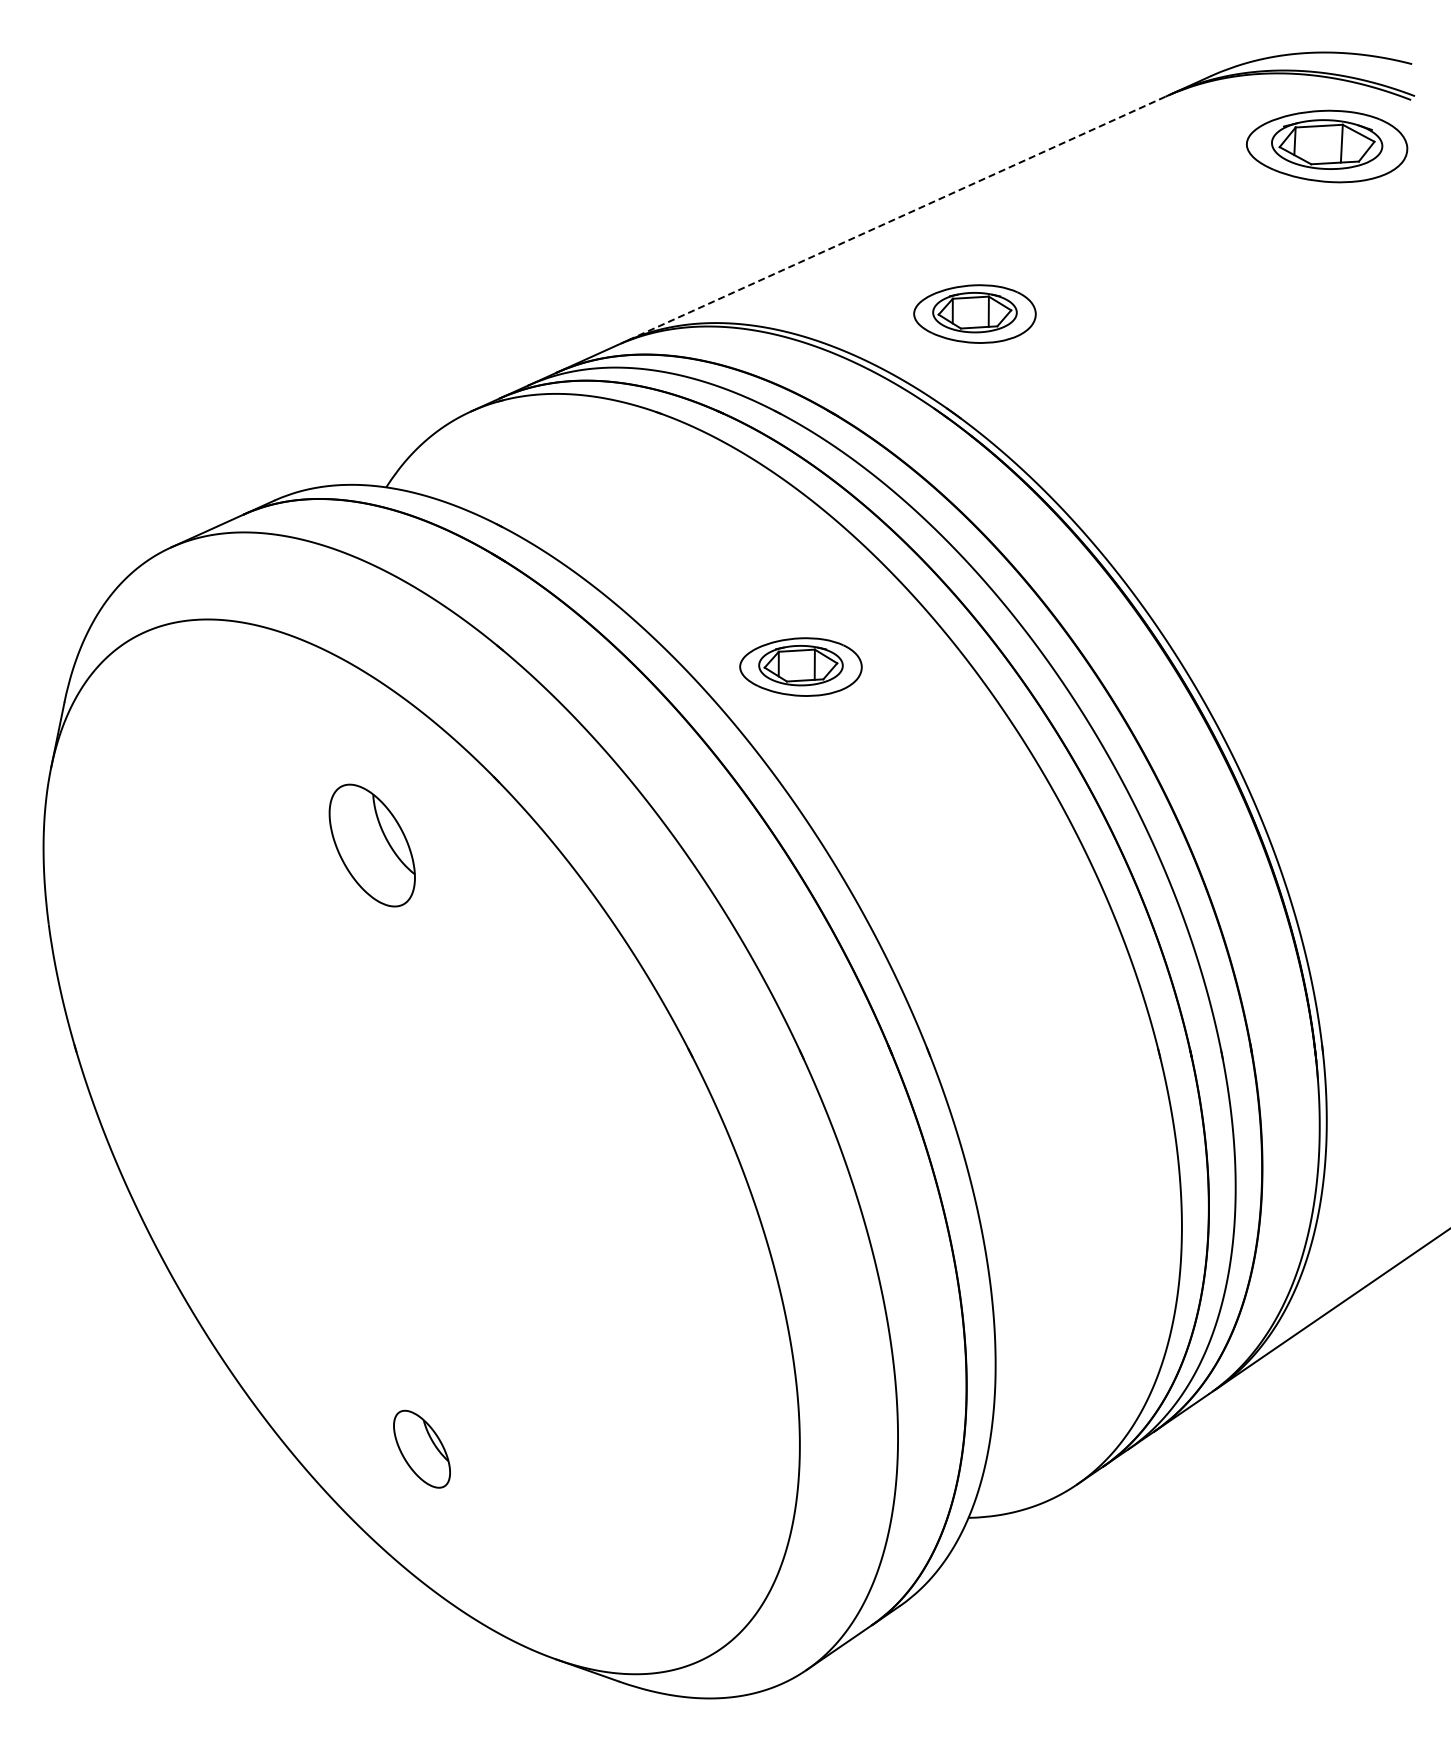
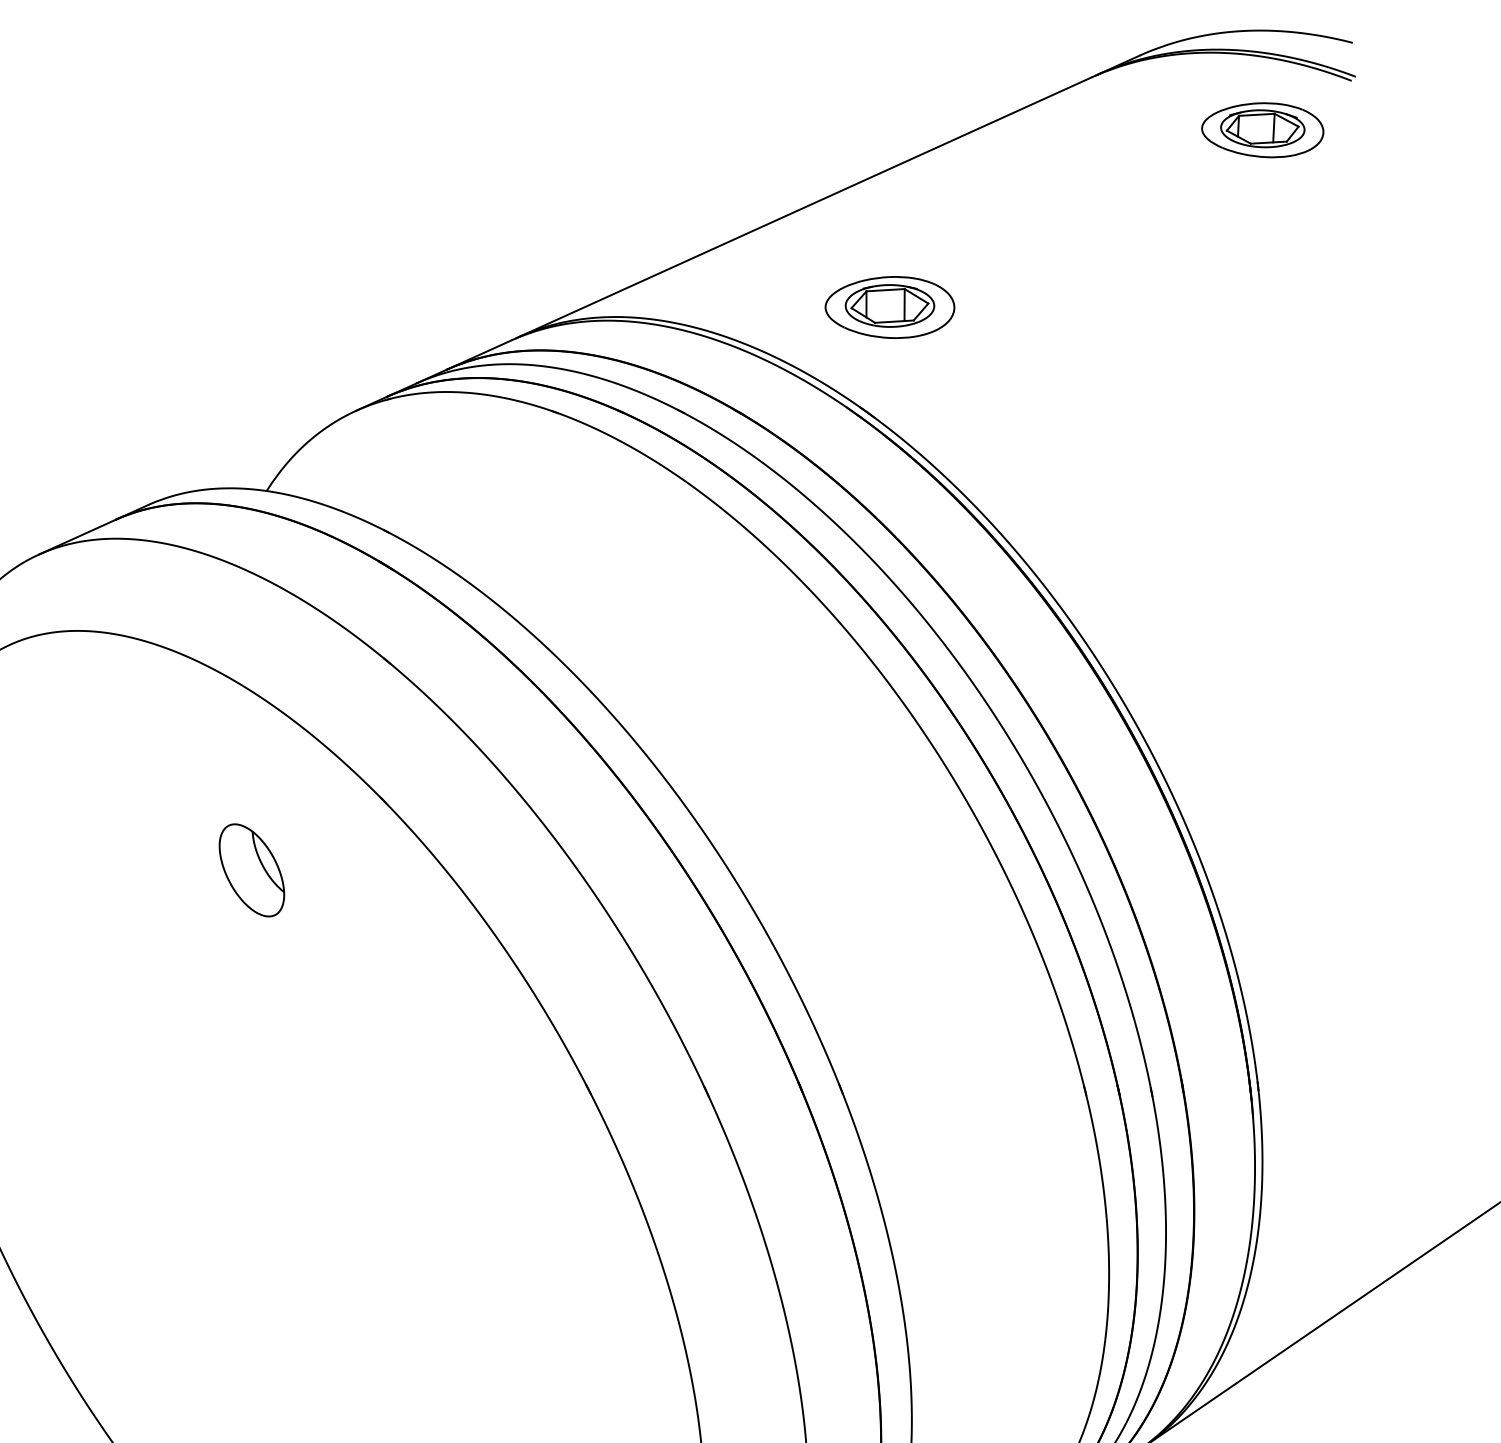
part: (1326, 146) -> (1262, 130), size x0.71
line: (895, 219) -> (805, 207), dashed -> solid
part: (800, 666) -> (705, 680), removed
part: (372, 845) -> (252, 870), size x0.71

